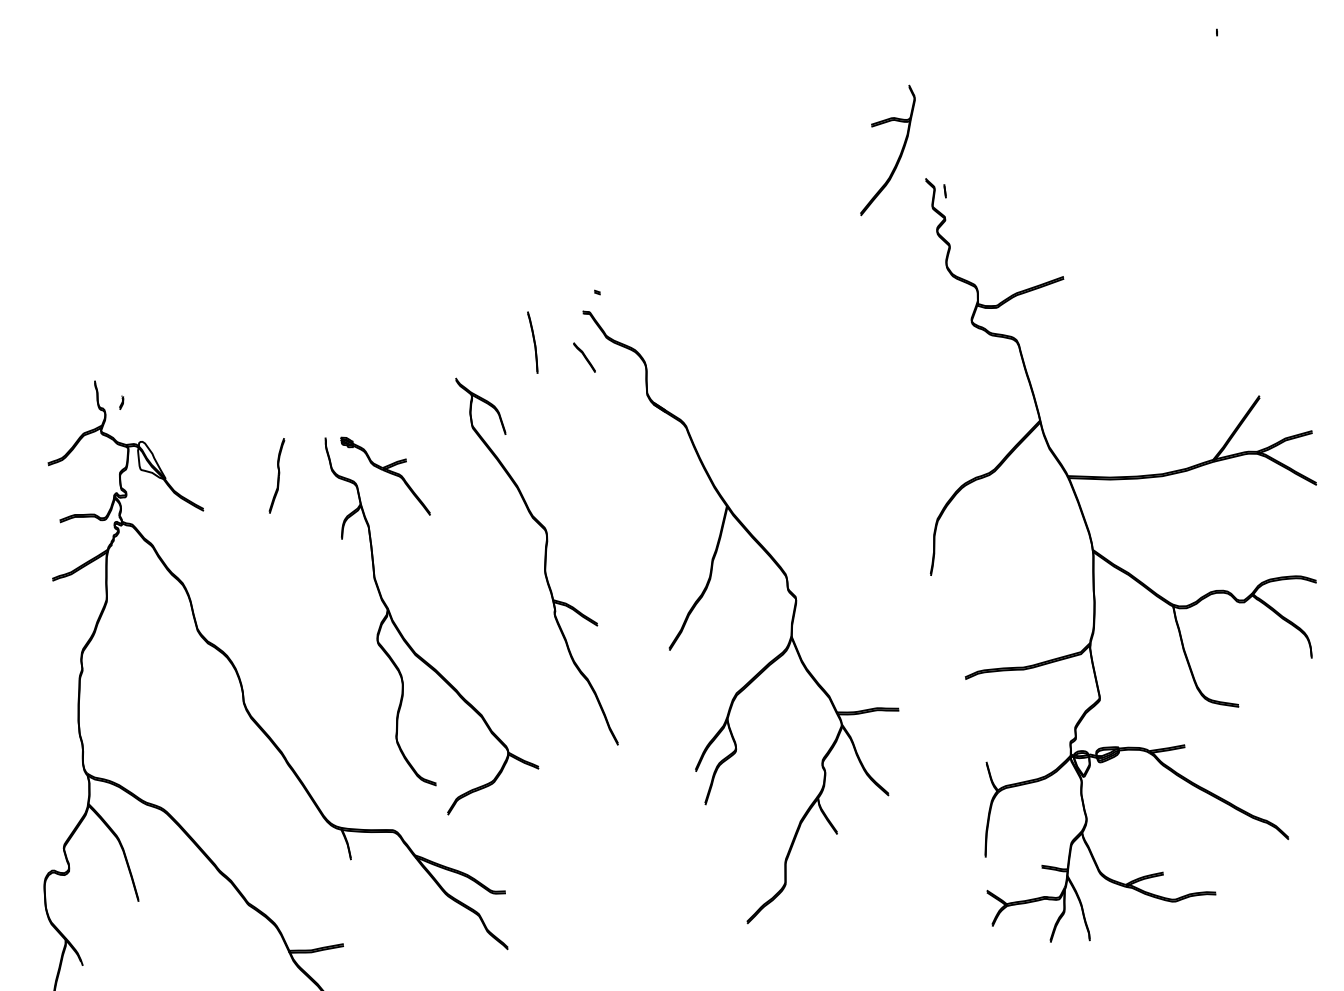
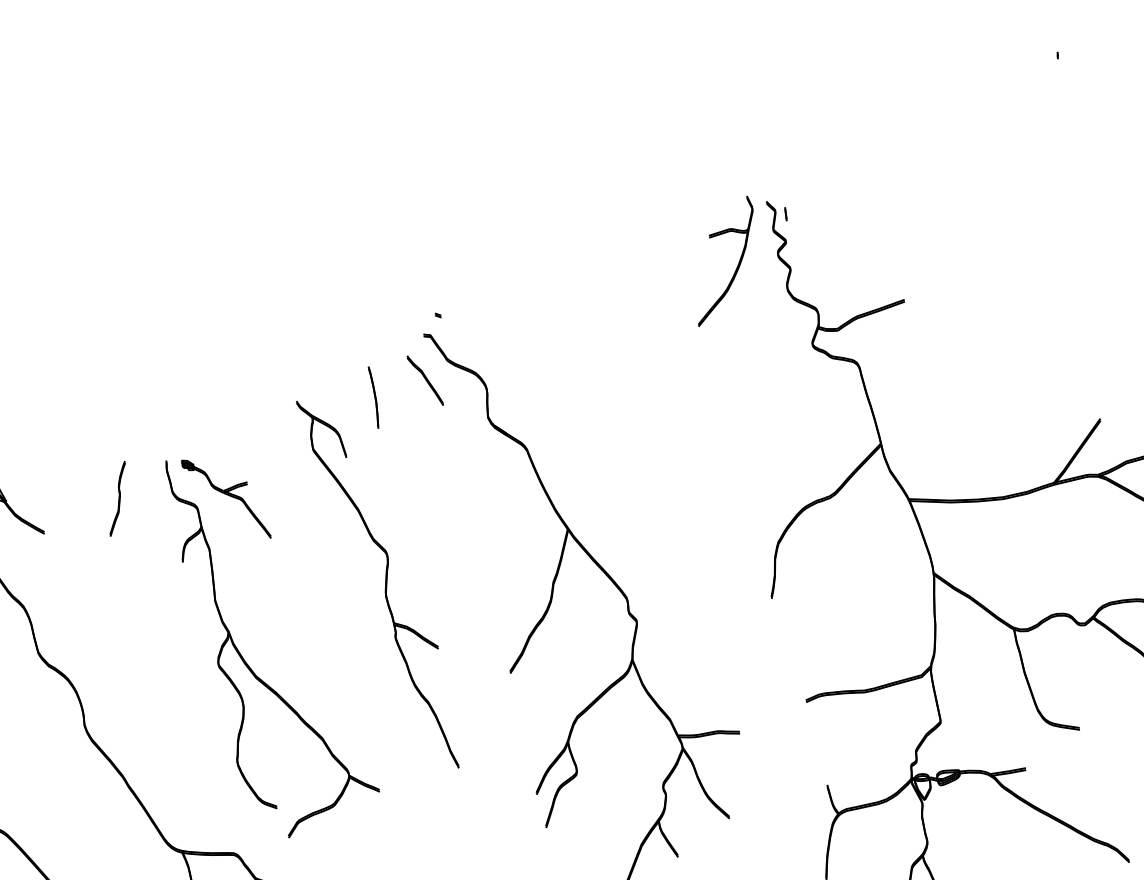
part: (898, 156) -> (736, 267), moved
part: (532, 342) -> (373, 397), moved
part: (584, 357) -> (425, 380), size x1.67

